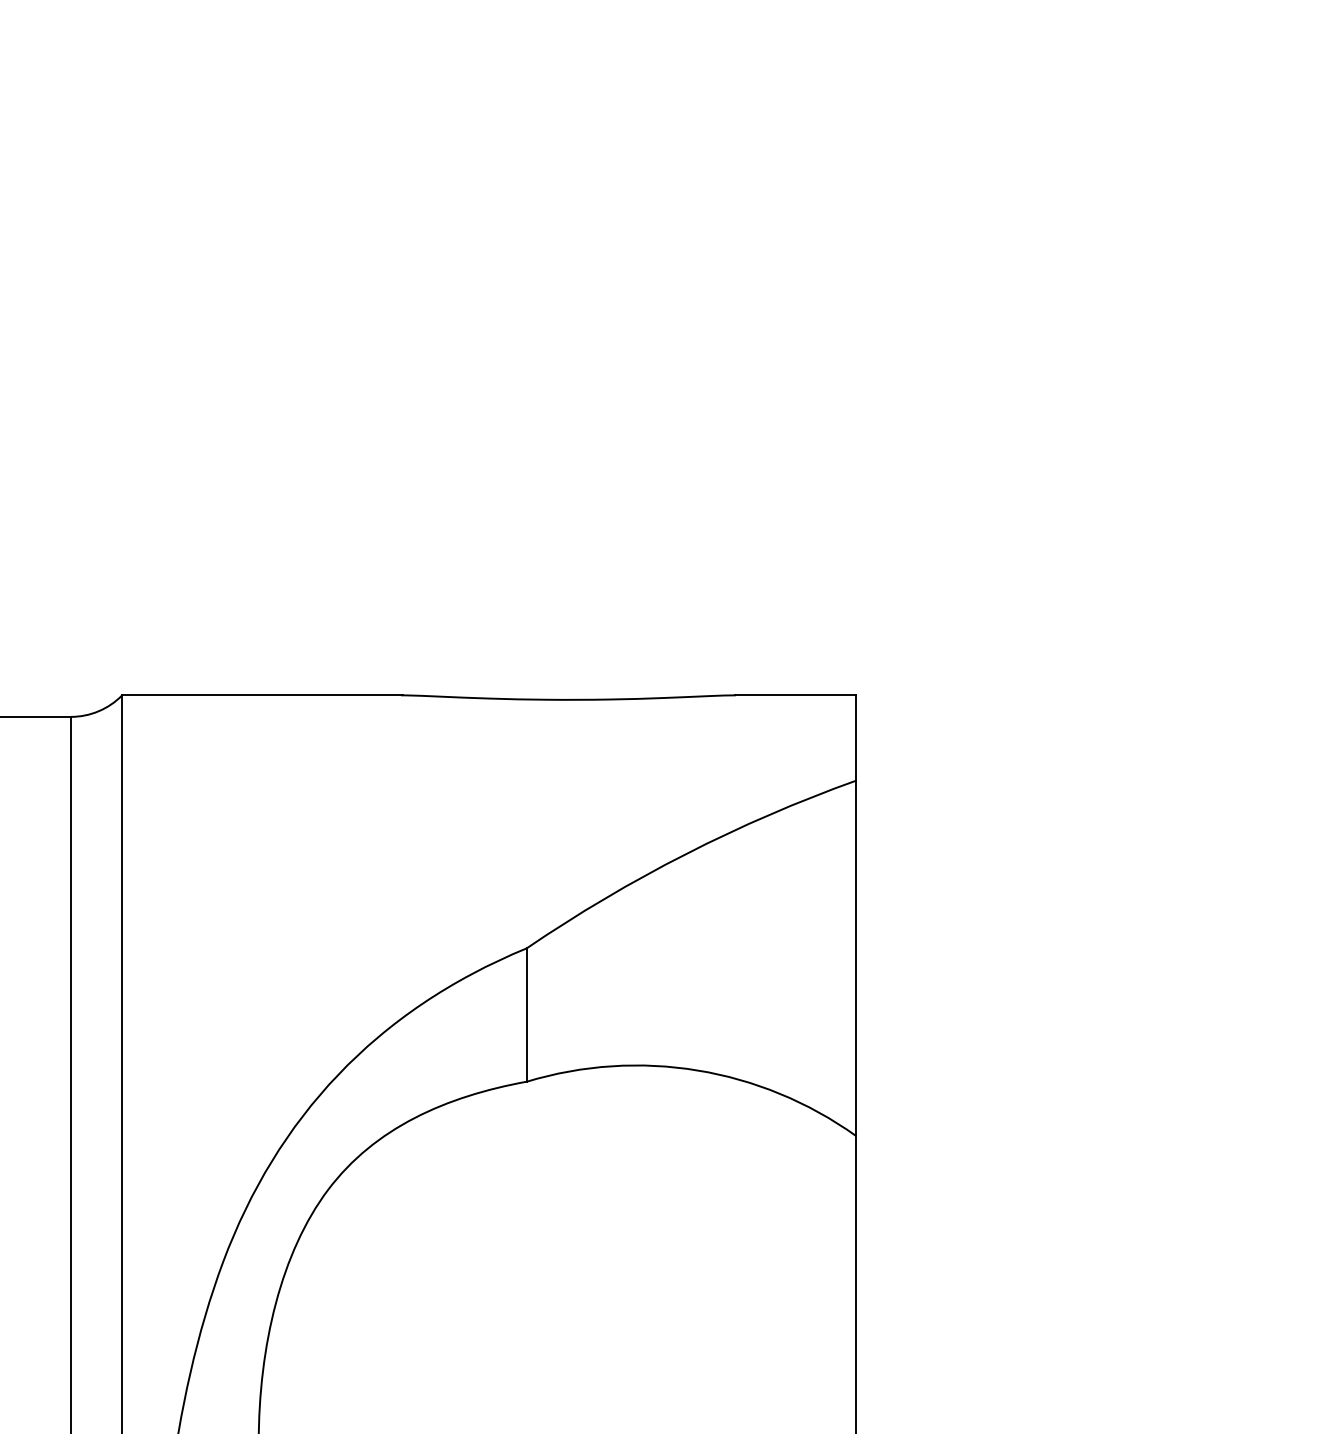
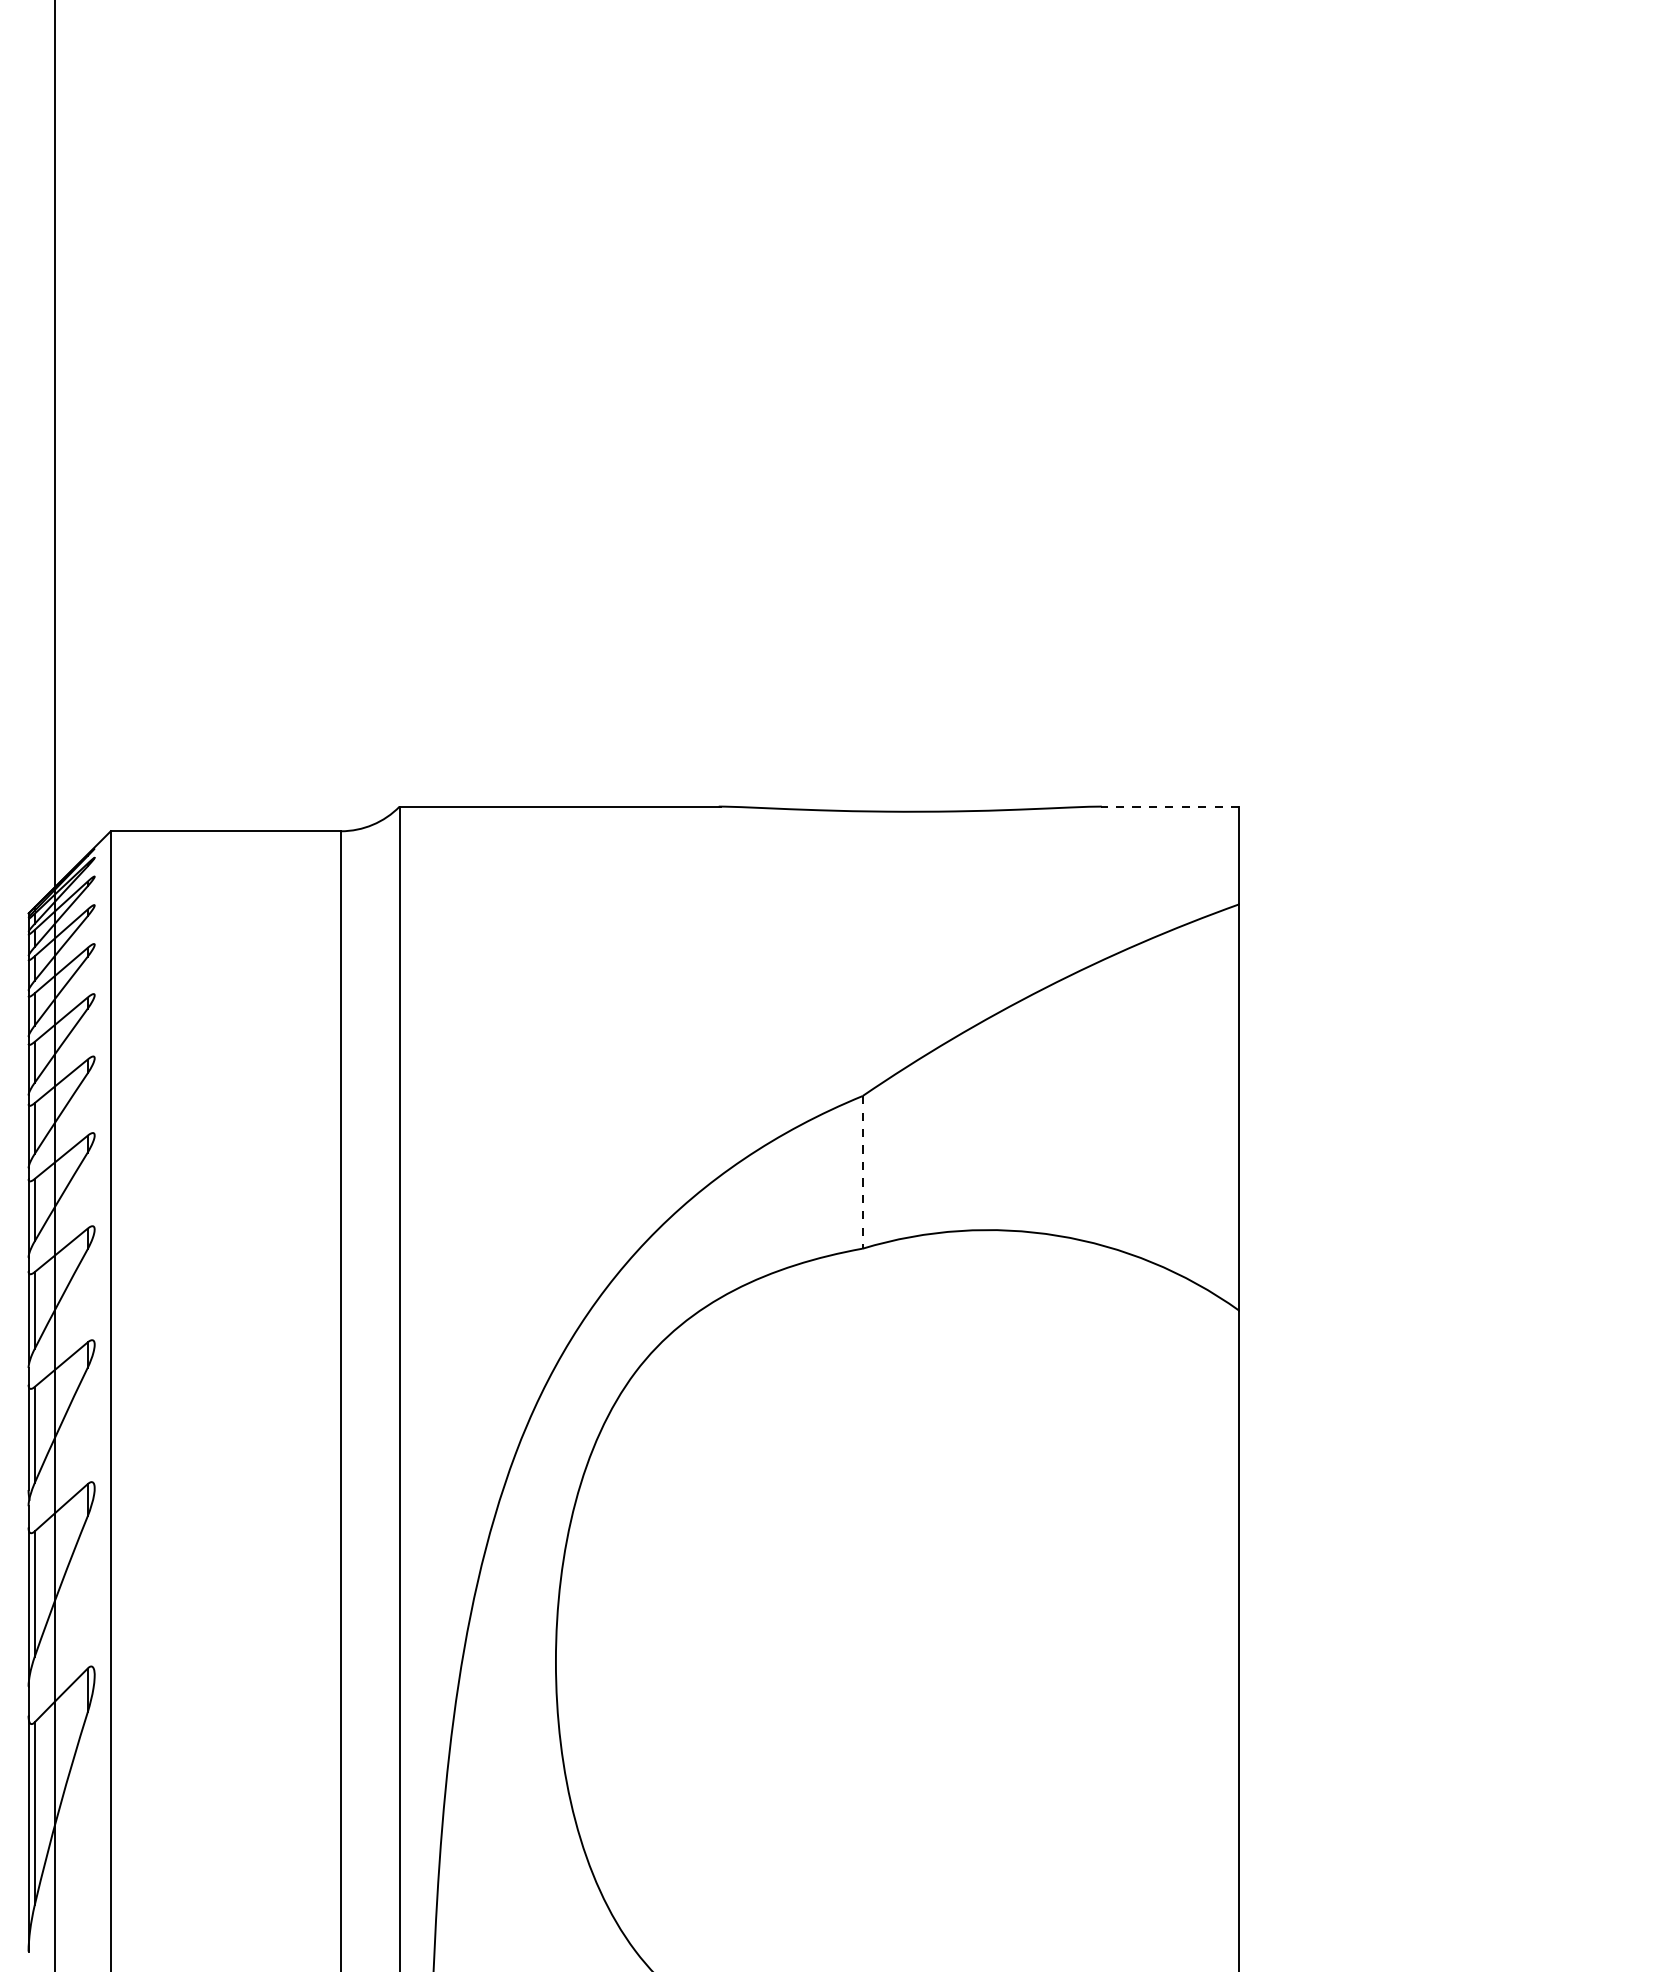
line: (794, 695) -> (1169, 806), solid -> dashed
line: (526, 1015) -> (862, 1172), solid -> dashed

